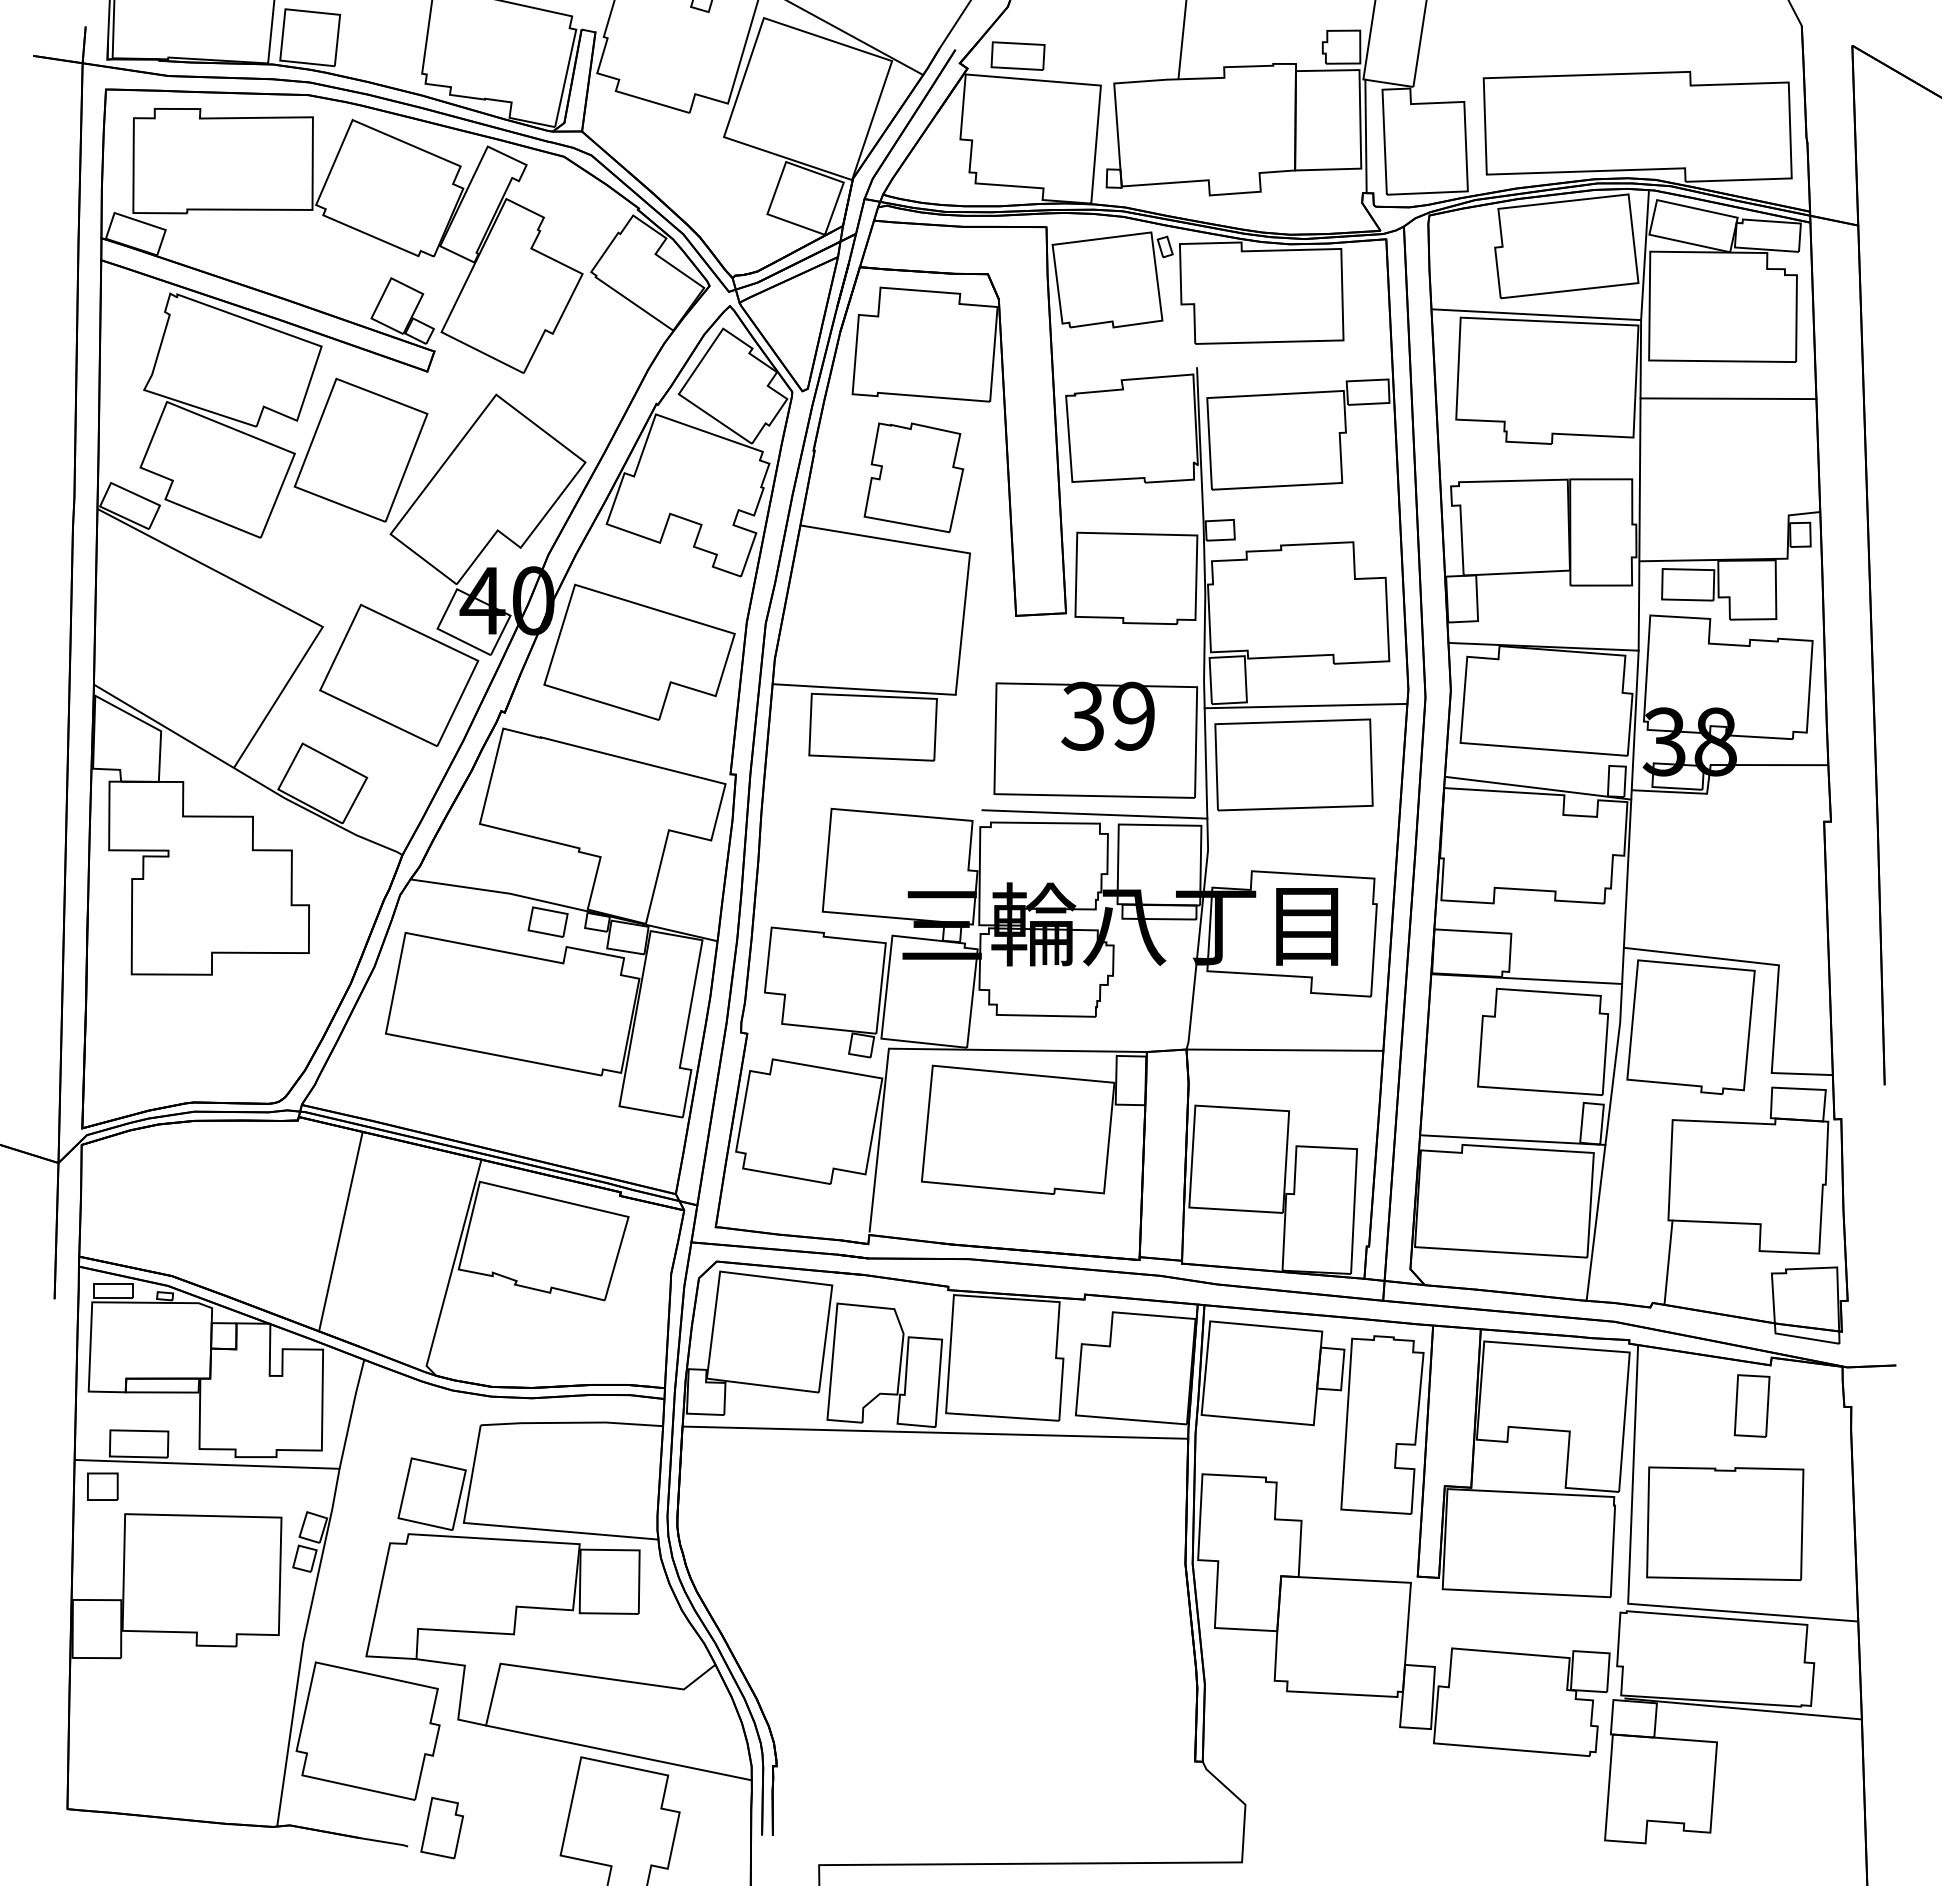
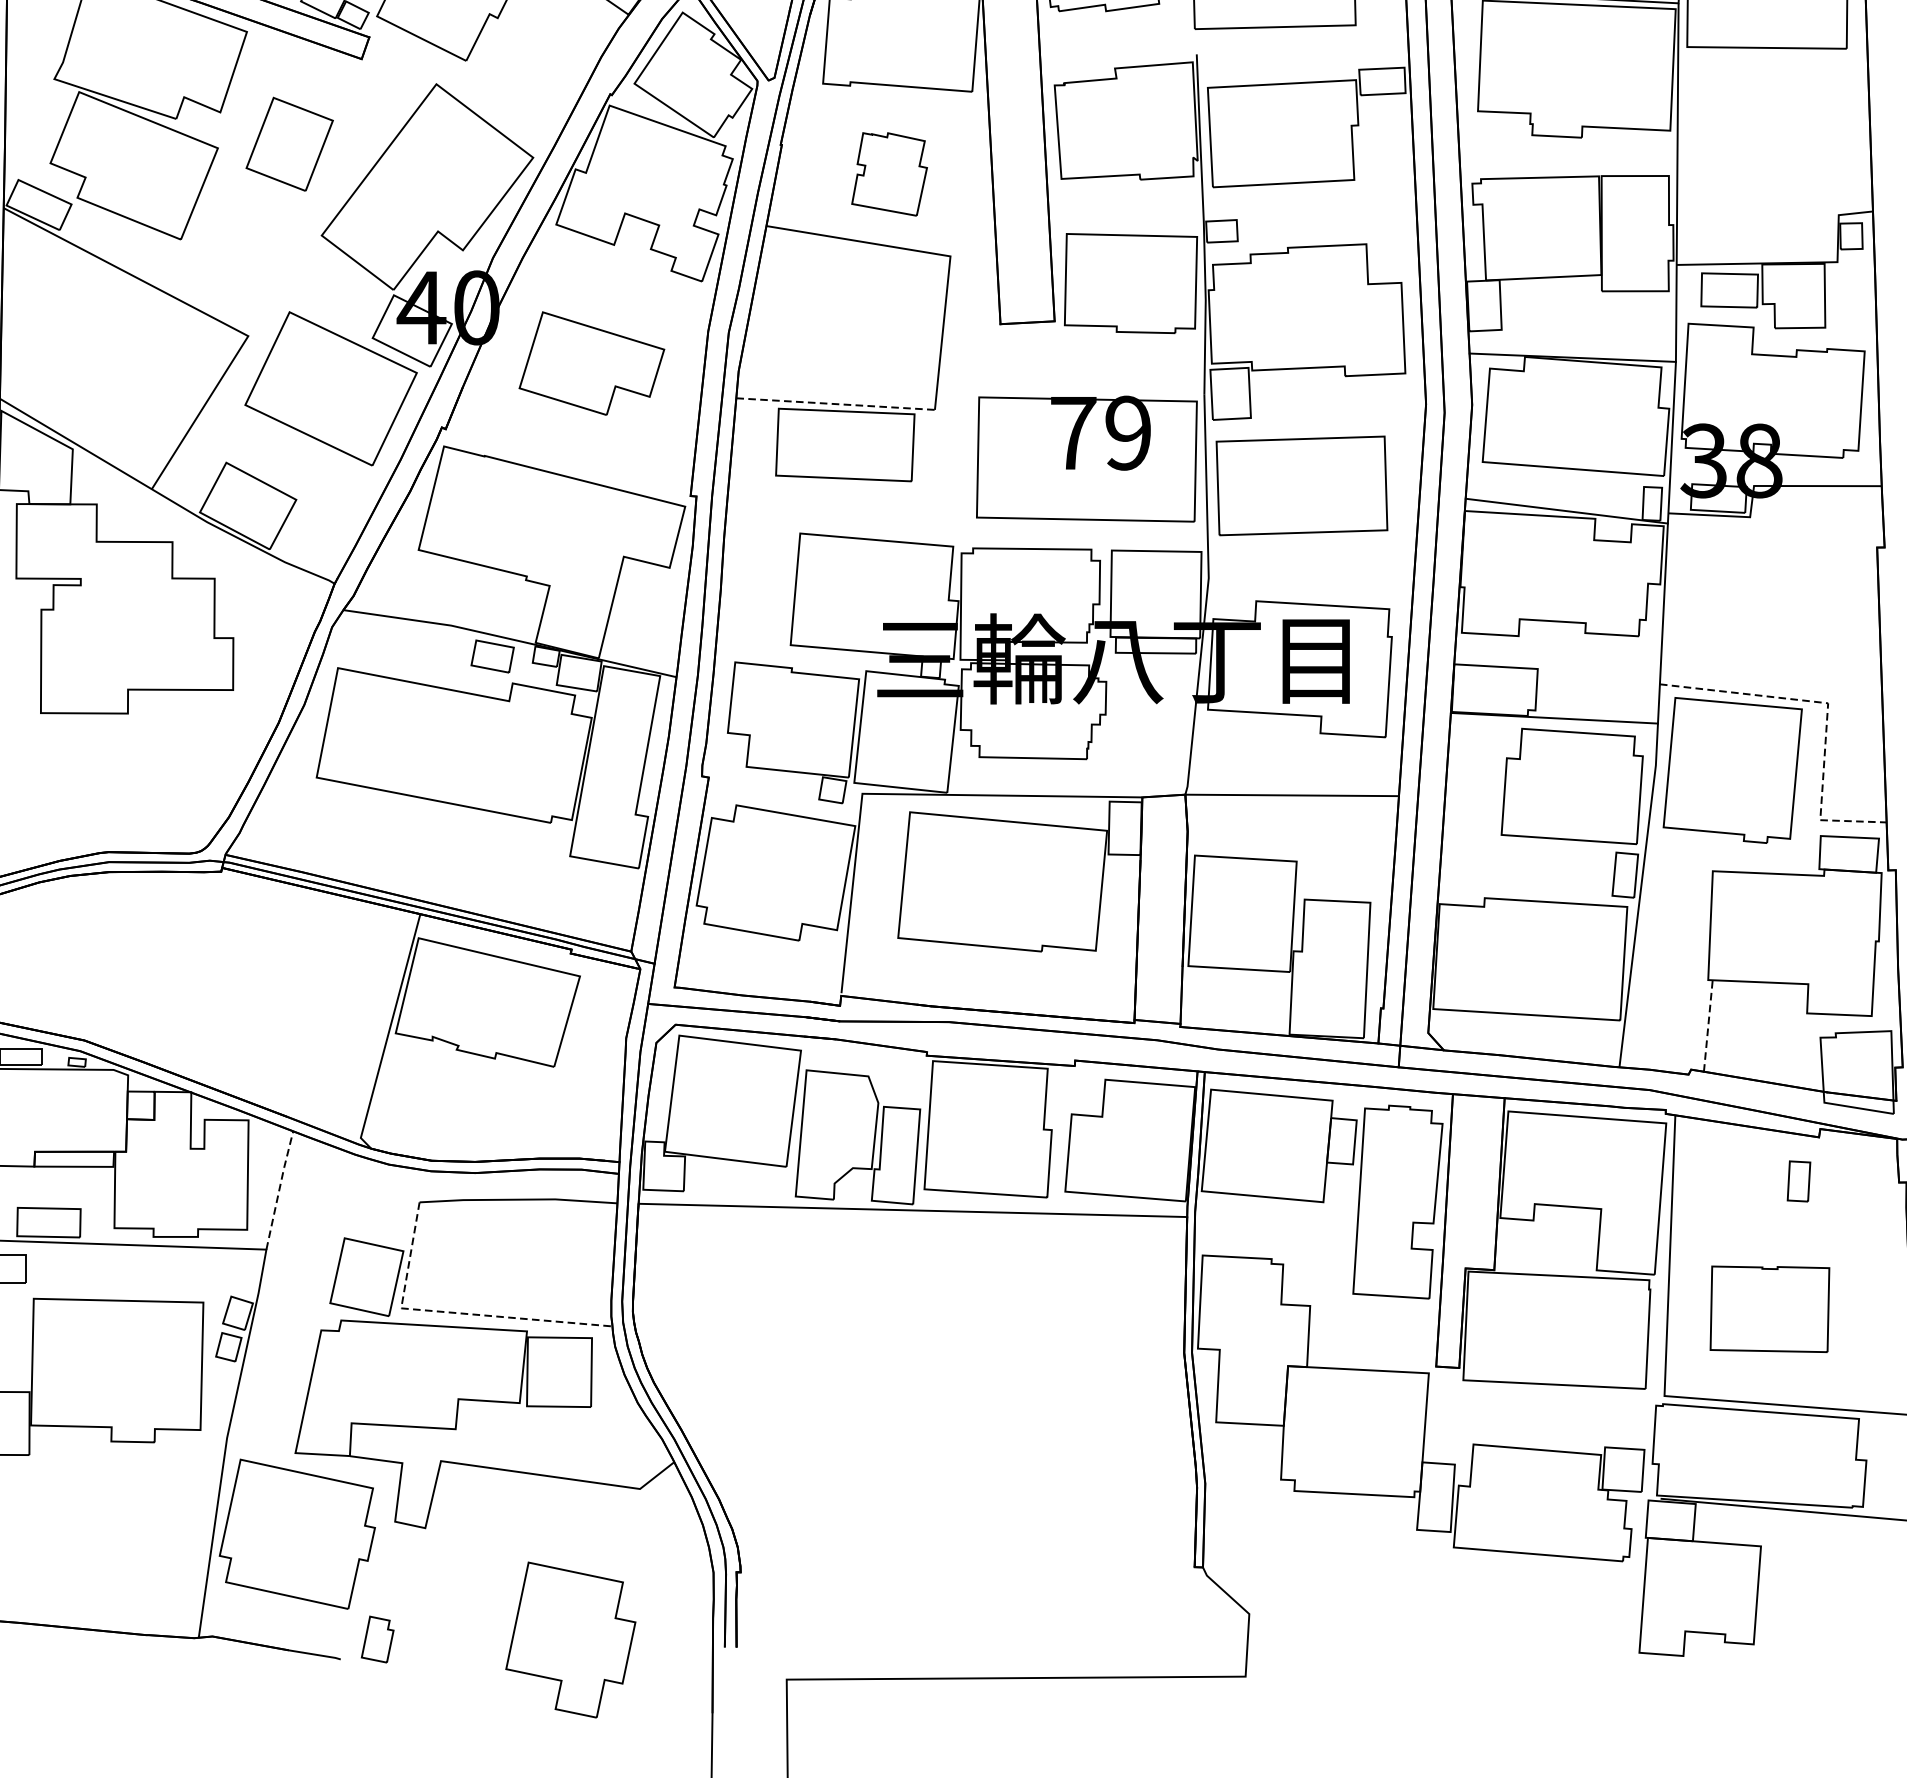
line: (1728, 398) -> (1773, 88), removed
part: (360, 449) -> (289, 143), size x0.6
part: (913, 477) -> (889, 174), size x0.7
part: (639, 651) -> (591, 362), size x0.7
line: (864, 689) -> (835, 404), solid -> dashed
line: (1305, 705) -> (1314, 421), removed
text: (1082, 715) -> (1072, 432), 39 -> 79
line: (1094, 814) -> (1085, 539), removed
line: (1778, 972) -> (1827, 711), solid -> dashed
line: (1512, 1139) -> (1539, 892), removed
line: (340, 1231) -> (267, 992), removed
line: (1668, 1262) -> (1708, 1025), solid -> dashed
part: (1751, 1405) -> (1798, 1180), size x0.6
line: (351, 1412) -> (279, 1188), solid -> dashed
part: (1725, 1523) -> (1770, 1308), size x0.7
line: (511, 1527) -> (452, 1313), solid -> dashed
line: (618, 1752) -> (569, 1557), removed
part: (441, 1828) -> (377, 1639), size x0.7

